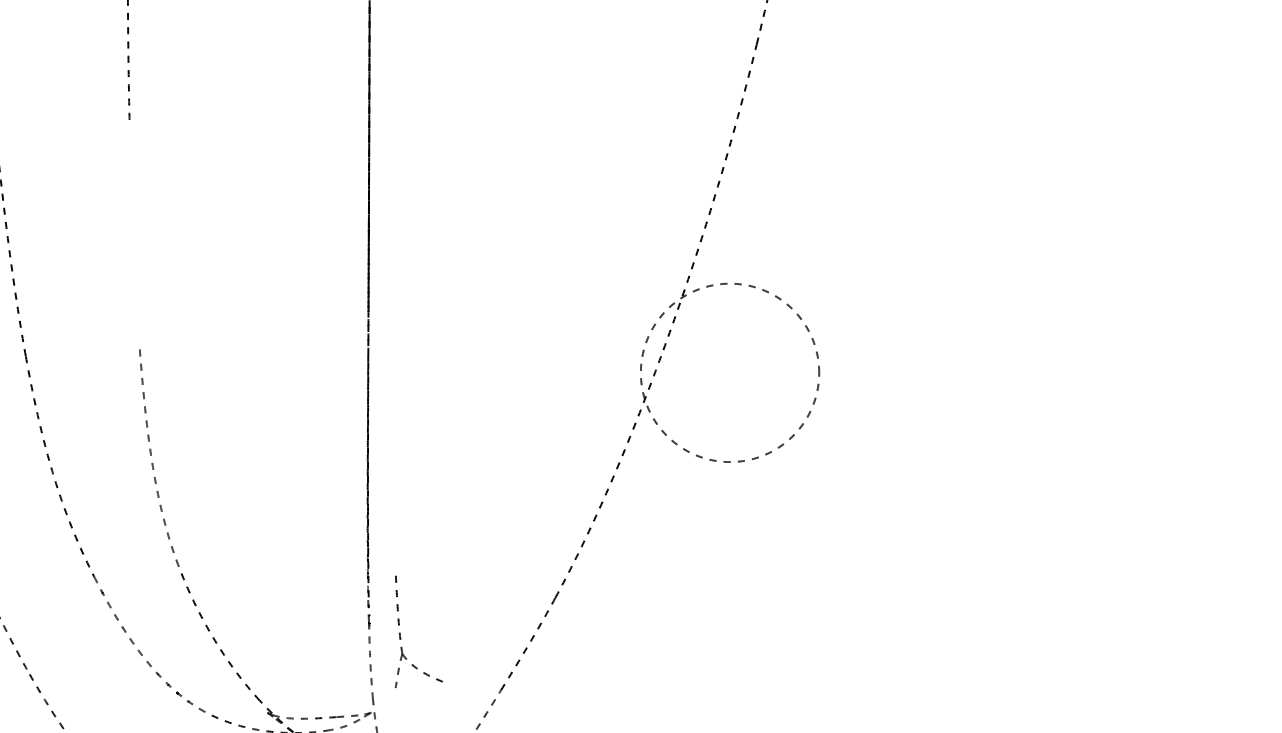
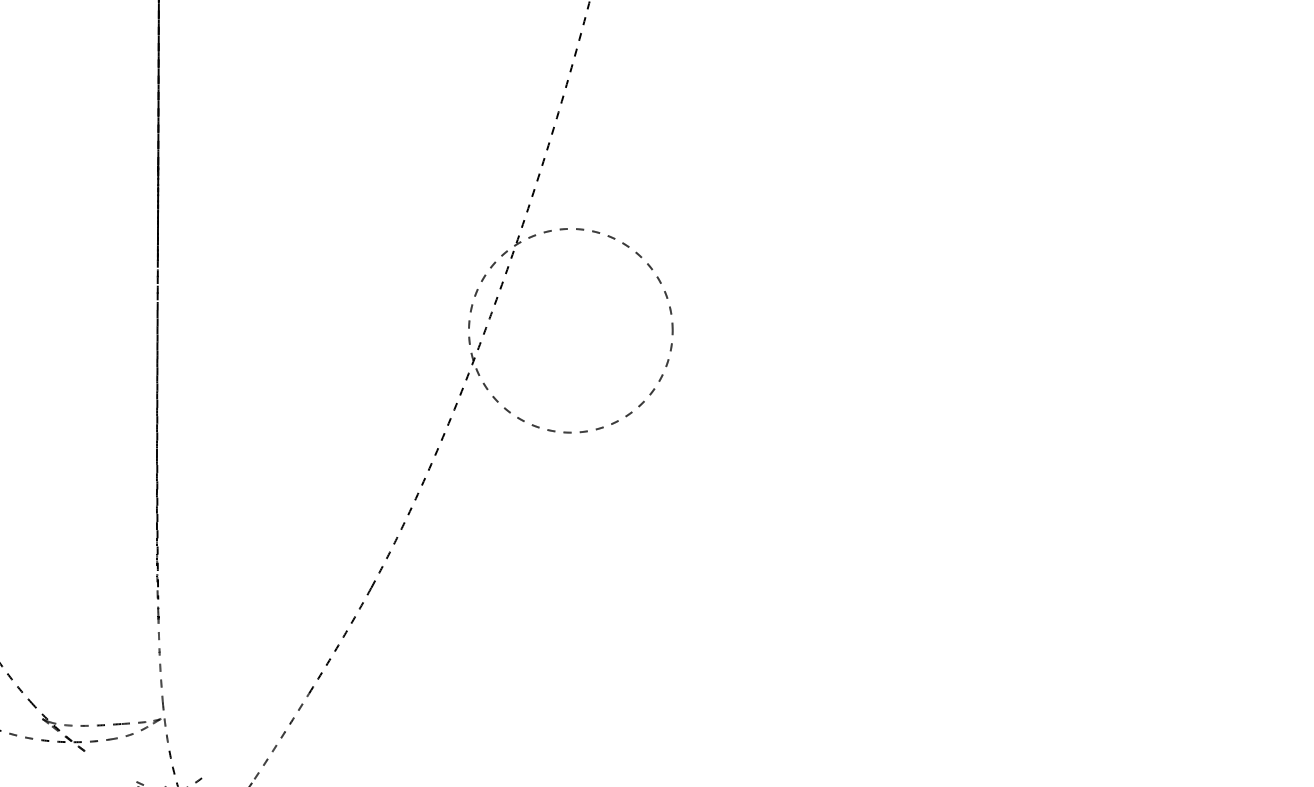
part: (400, 632) -> (194, 627), removed

